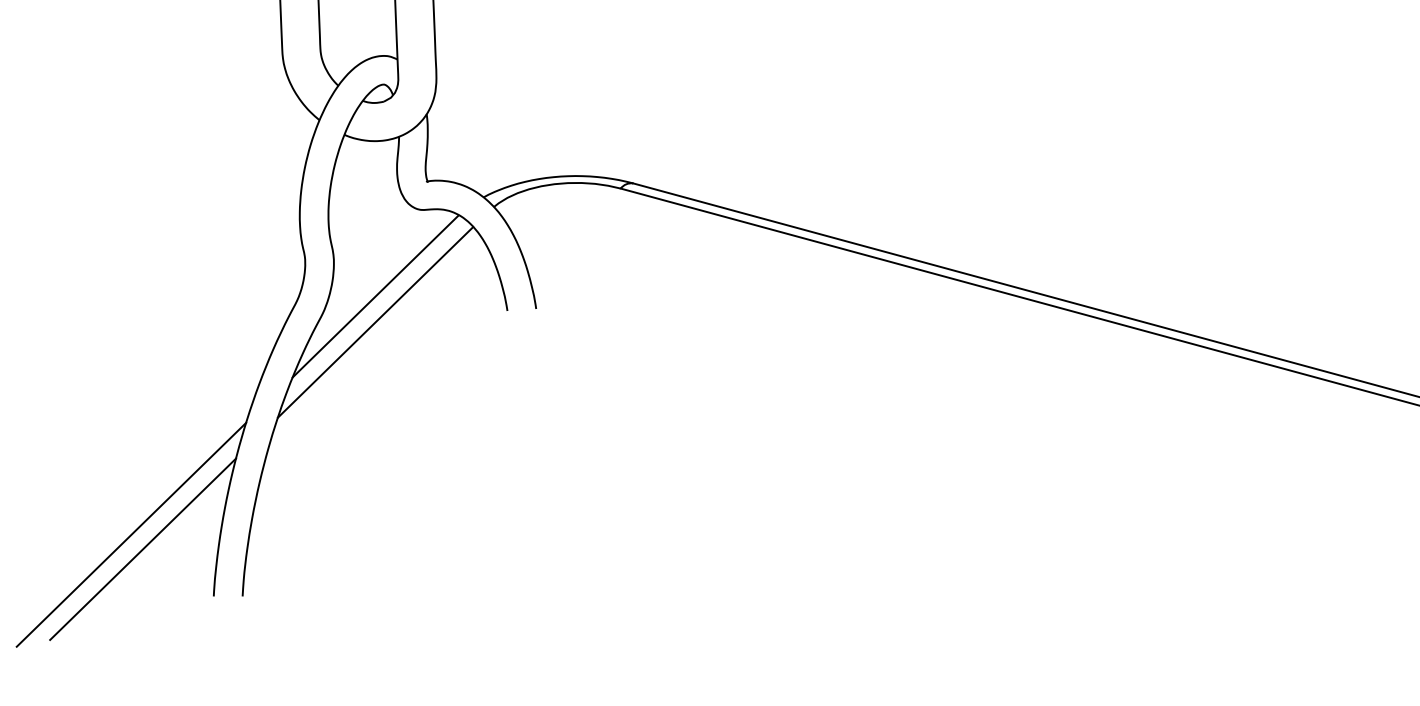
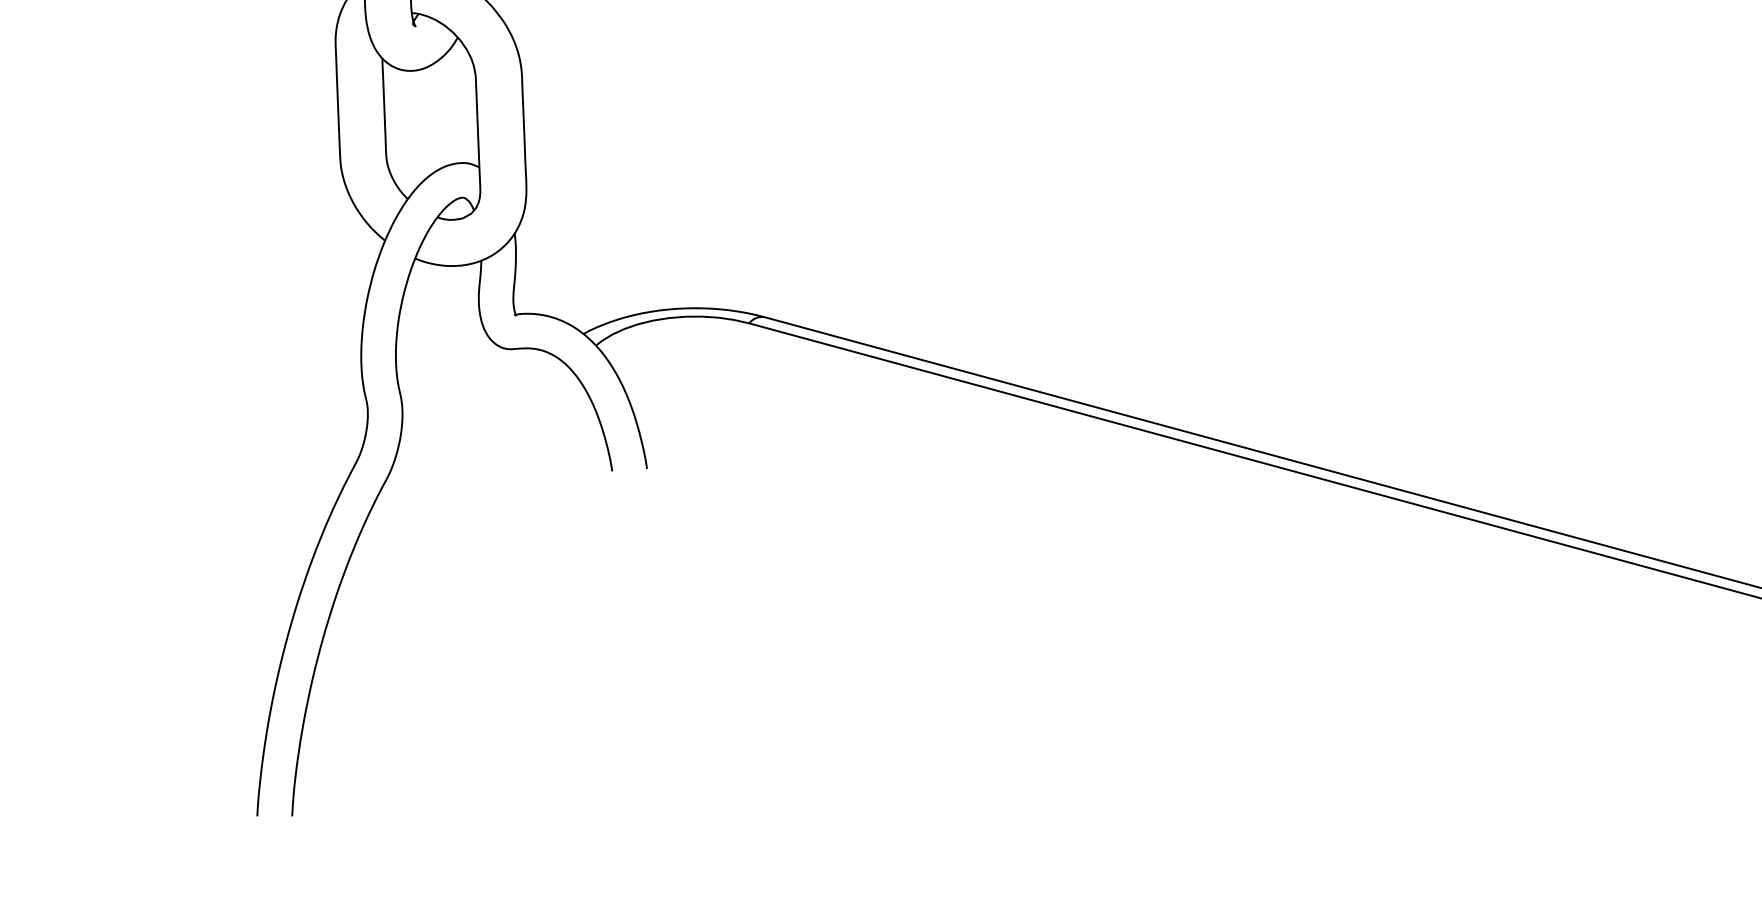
line: (375, 296) -> (452, 453), removed
line: (375, 321) -> (452, 484), removed
line: (131, 534) -> (157, 741), removed
line: (142, 549) -> (171, 759), removed

